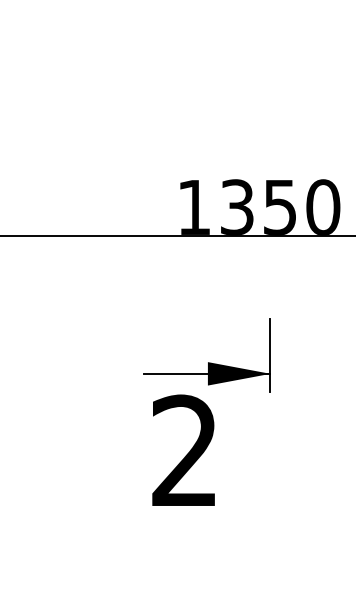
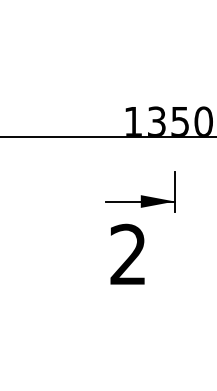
part: (207, 355) -> (140, 191), moved

